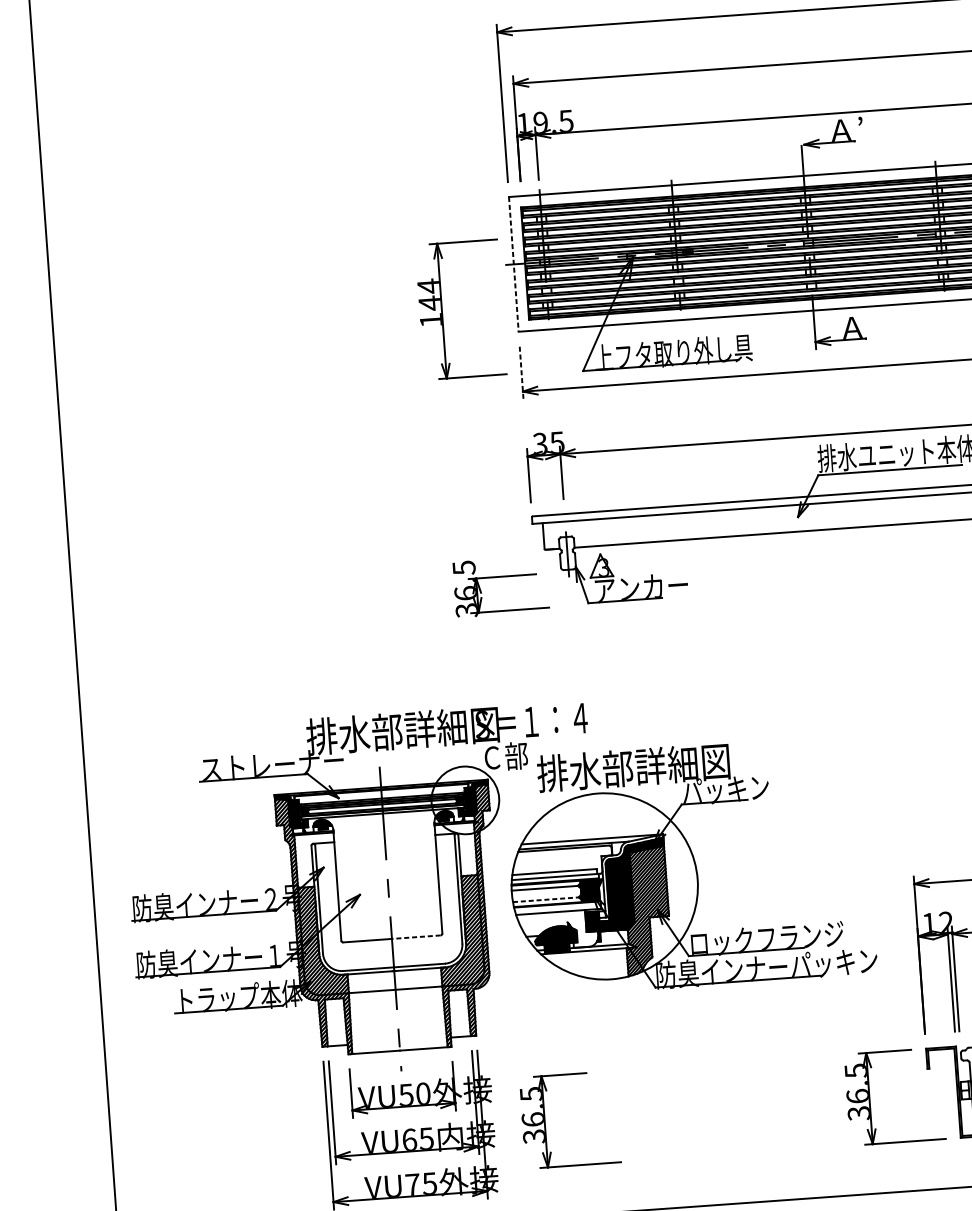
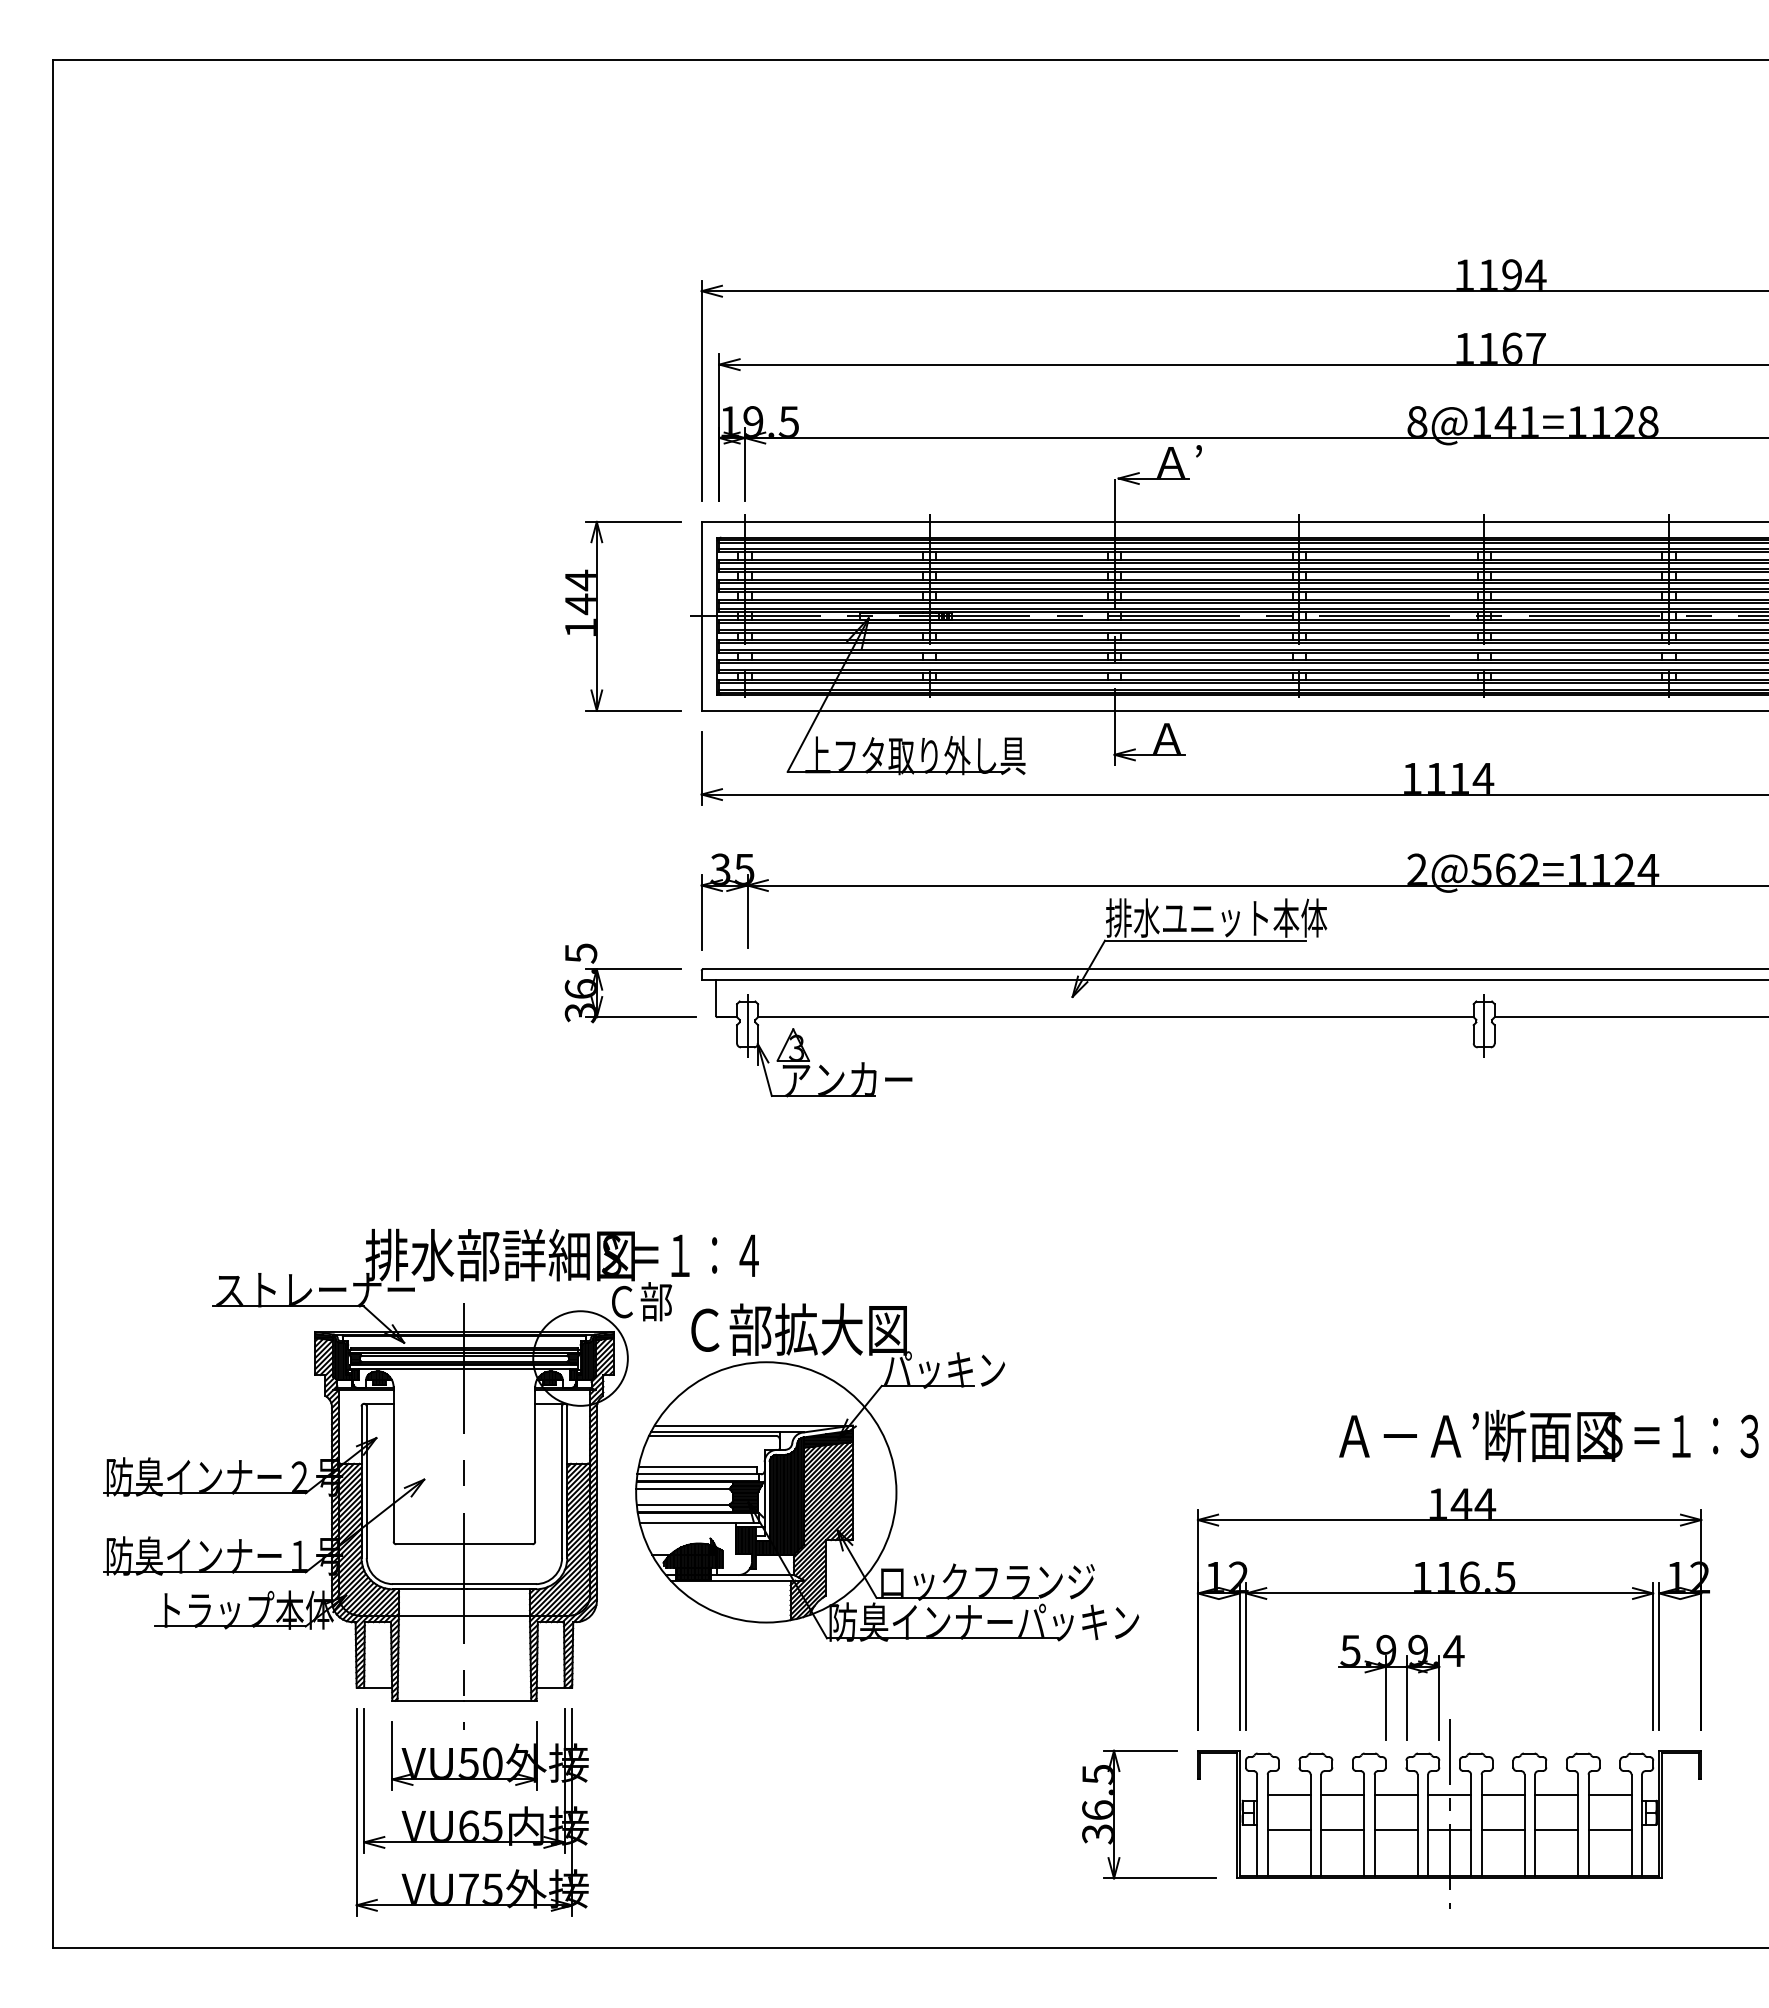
line: (513, 264) -> (701, 616), dashed -> solid
part: (442, 310) -> (597, 615), moved
line: (521, 373) -> (701, 768), dashed -> solid
part: (500, 576) -> (630, 969), moved
text: (633, 767) -> (817, 1329), 排水部詳細図 -> Ｃ部拡大図
line: (546, 900) -> (683, 1505), dashed -> solid
line: (416, 937) -> (498, 1544), dashed -> solid
part: (545, 1121) -> (659, 1814), removed

